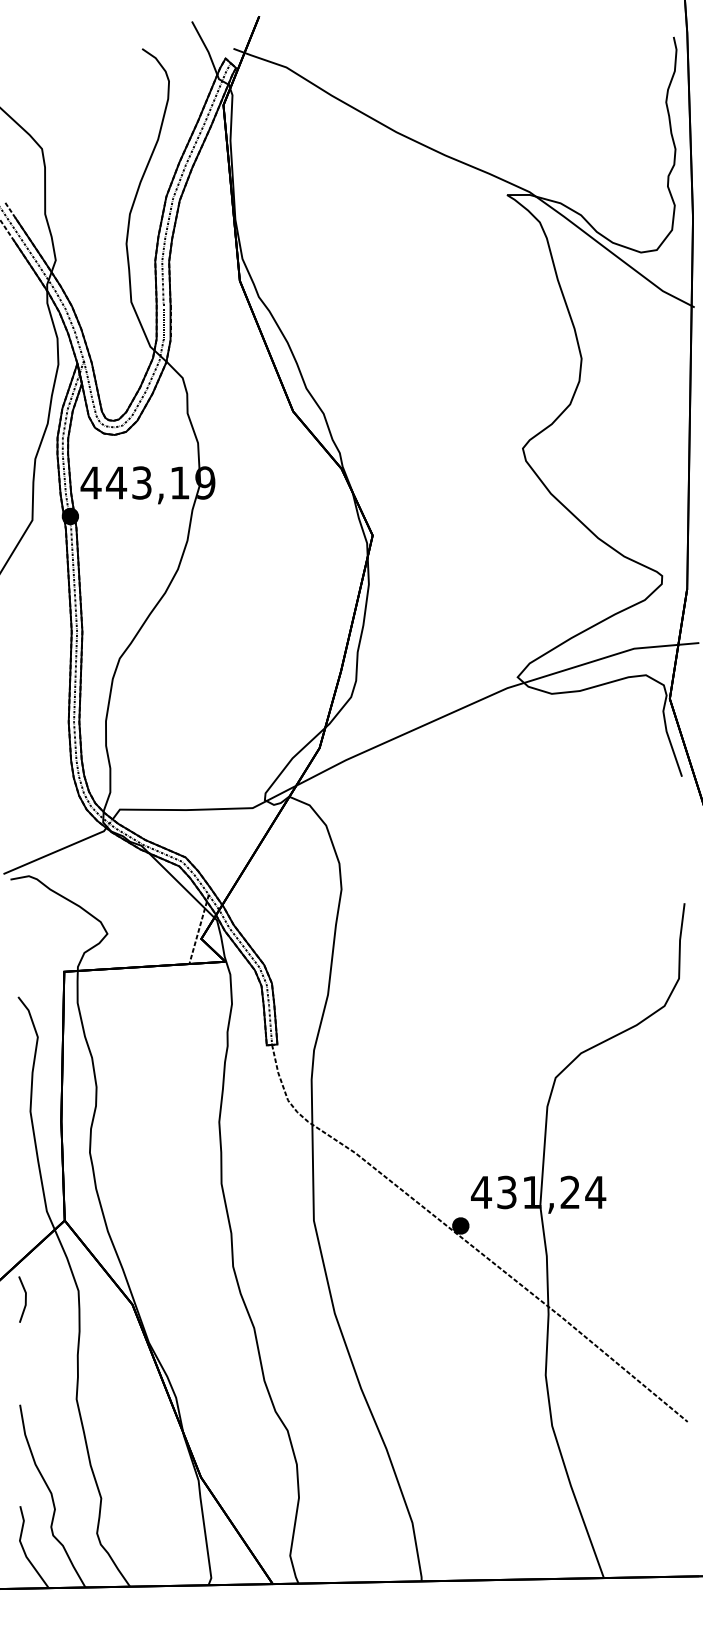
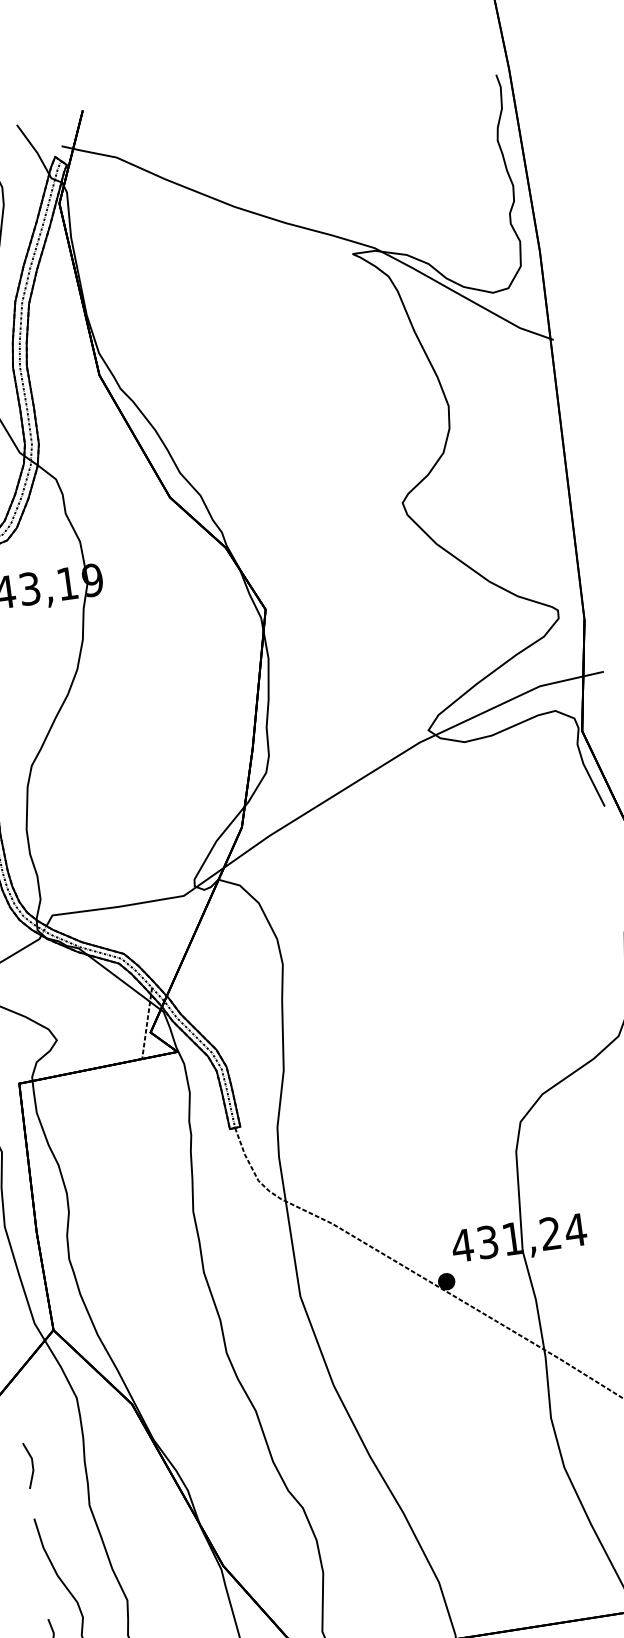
line: (24, 1301) -> (31, 1467), moved

